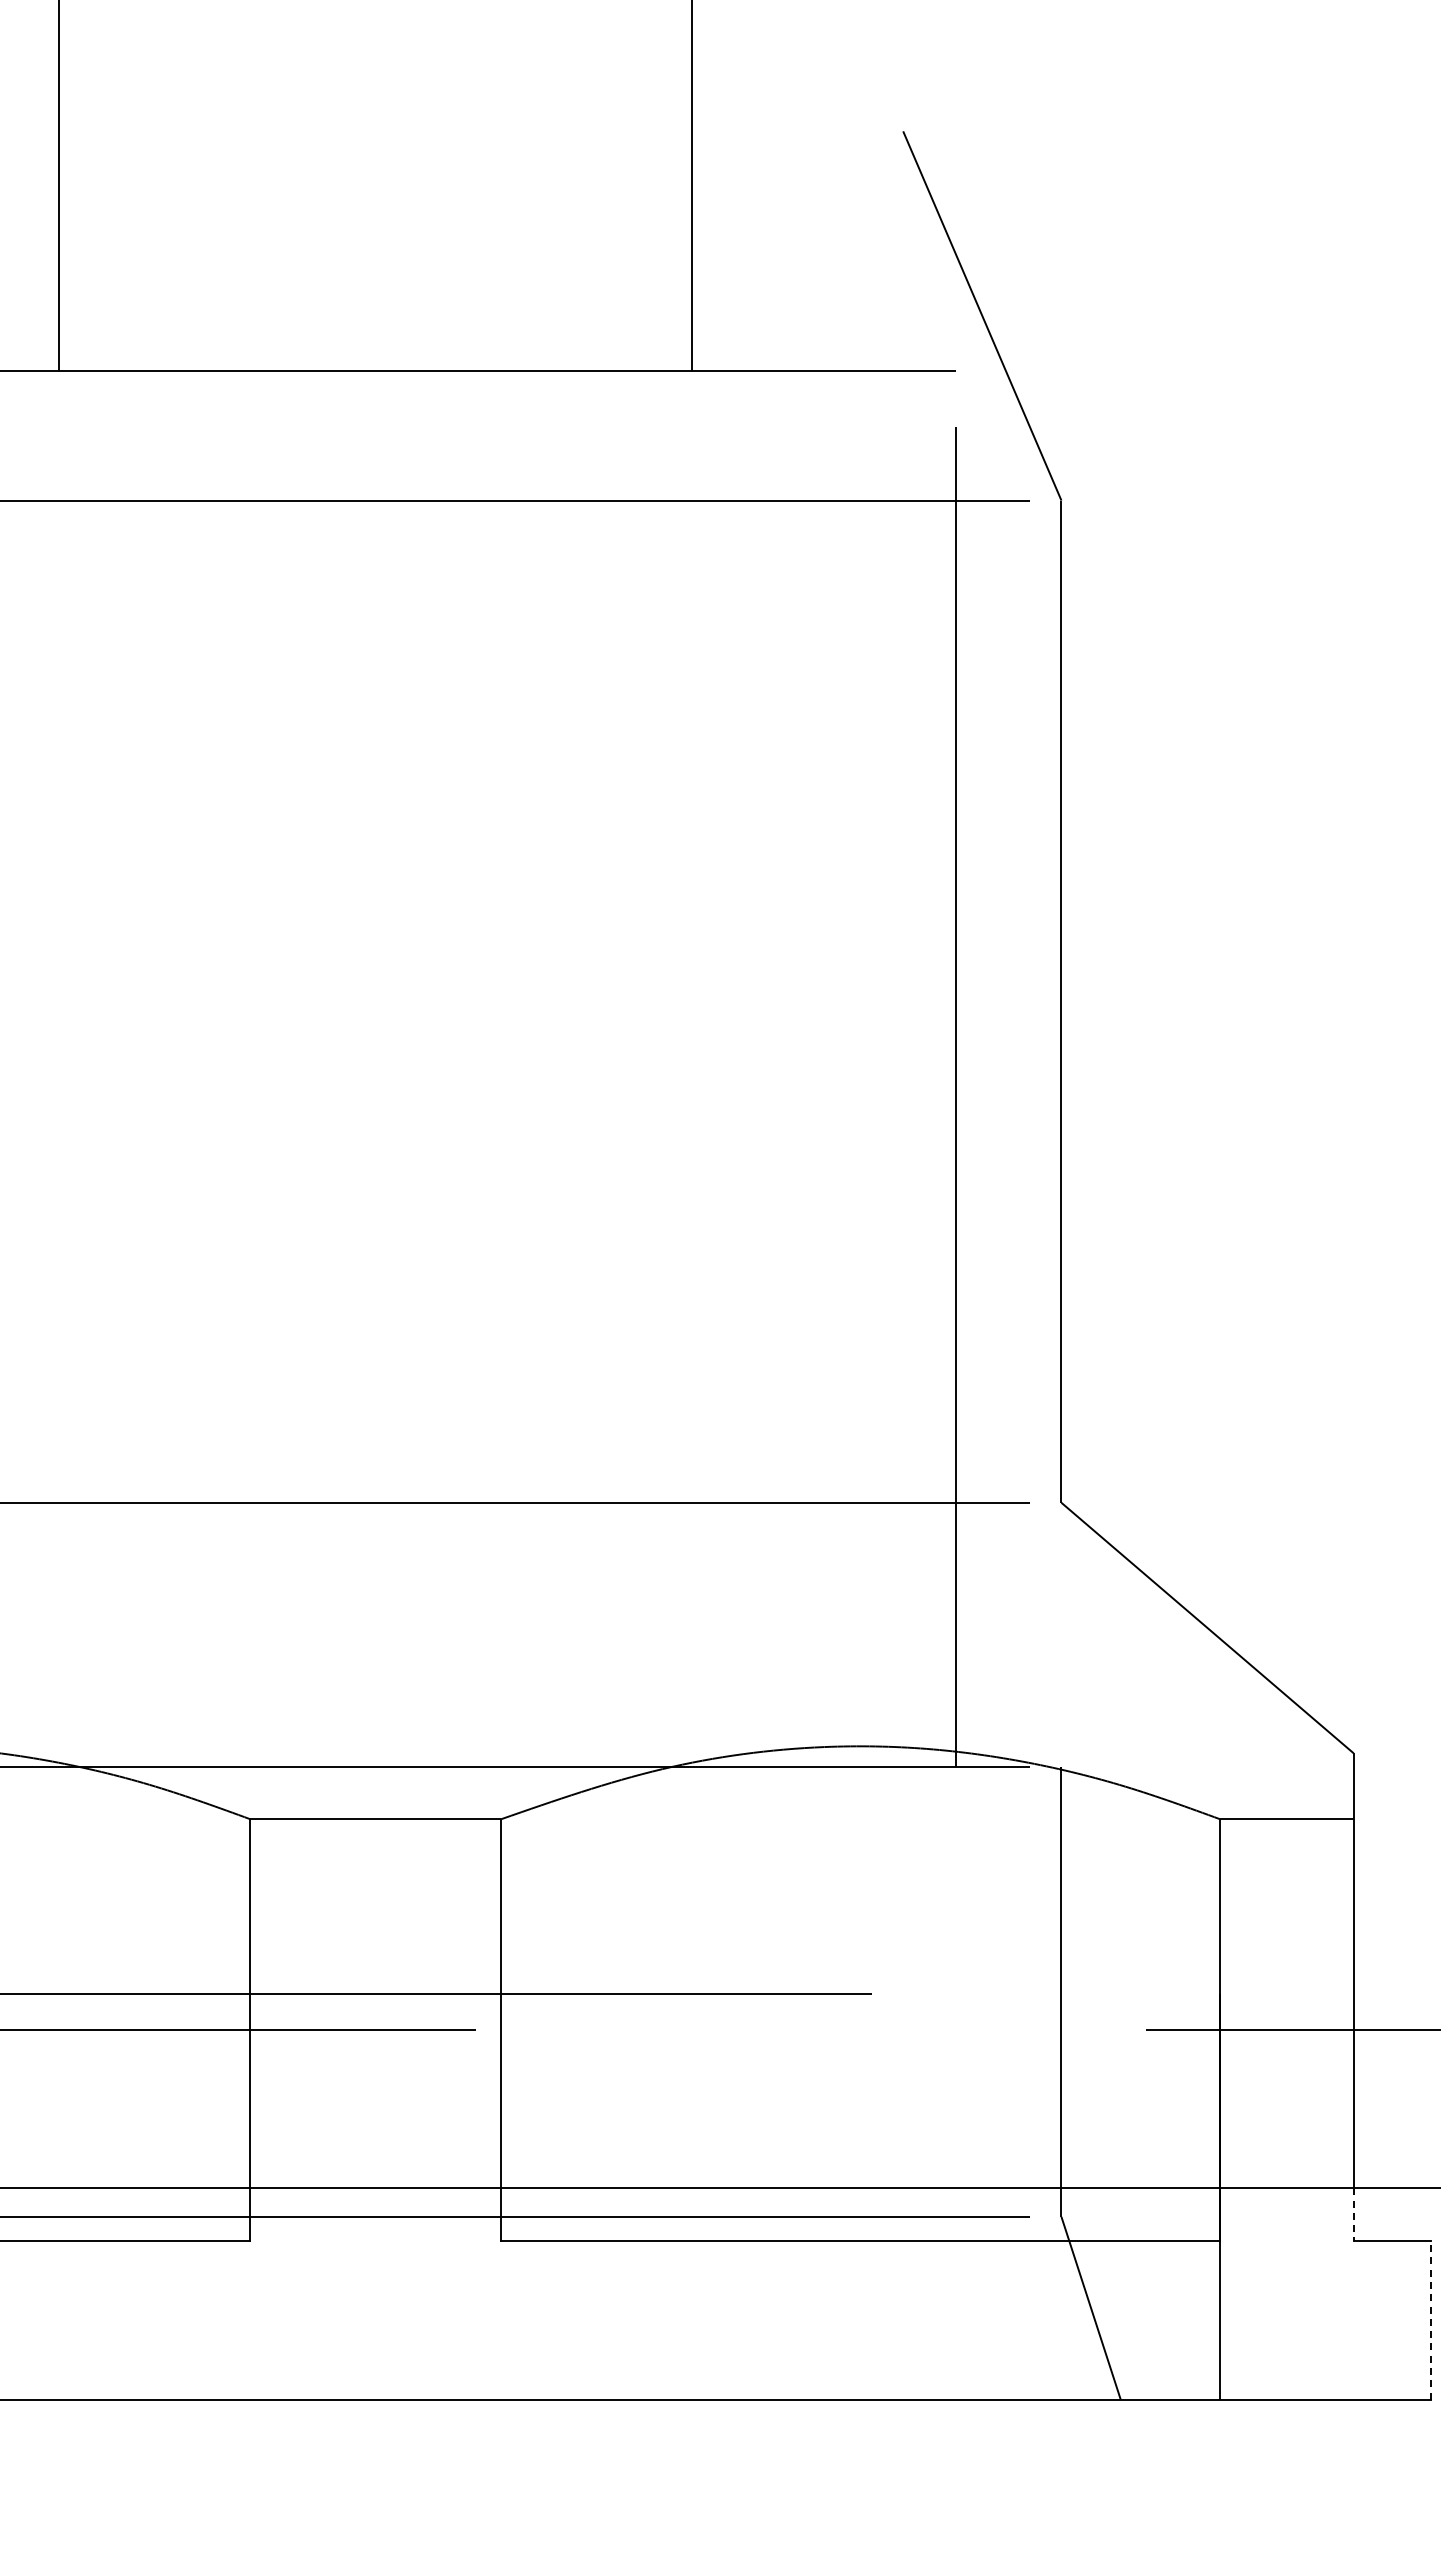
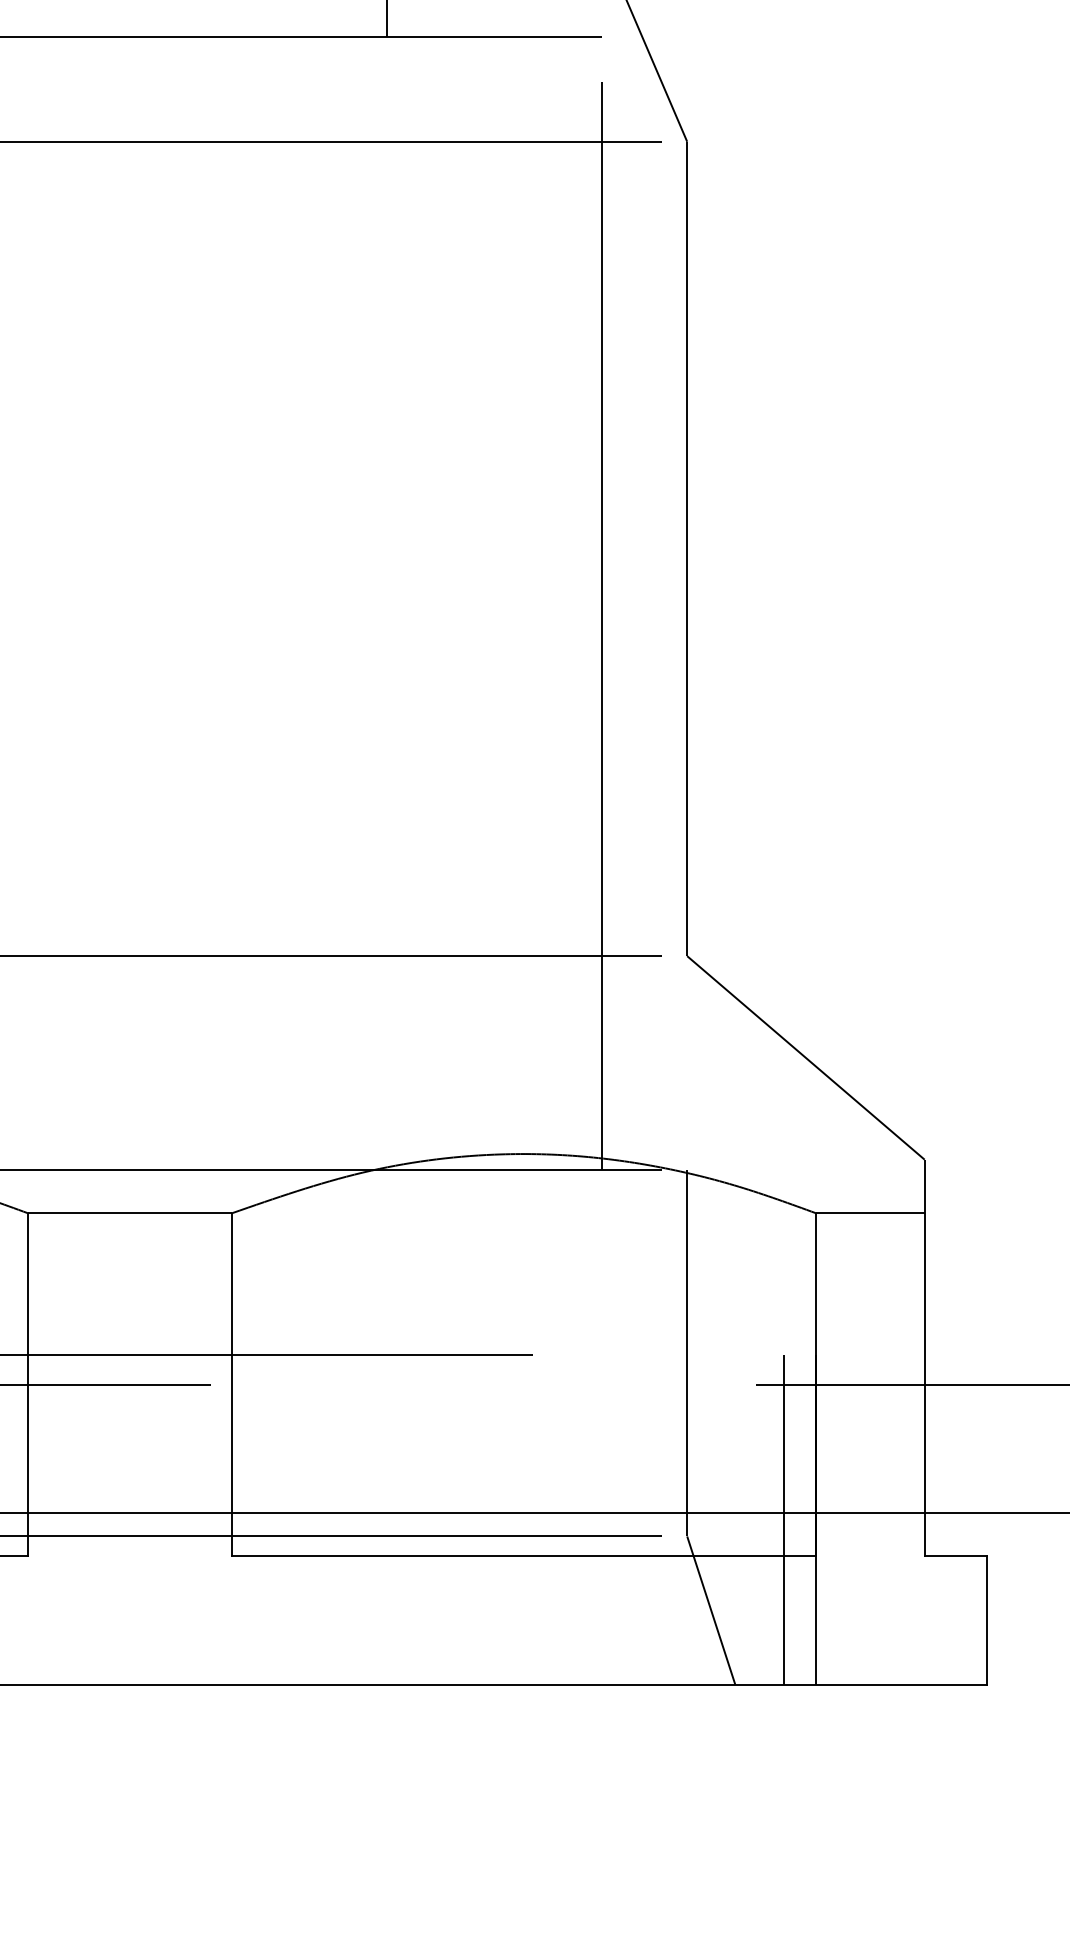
line: (1179, 2196) -> (783, 1519), added
line: (1353, 2215) -> (924, 1535), dashed -> solid
line: (1430, 2319) -> (987, 1619), dashed -> solid

